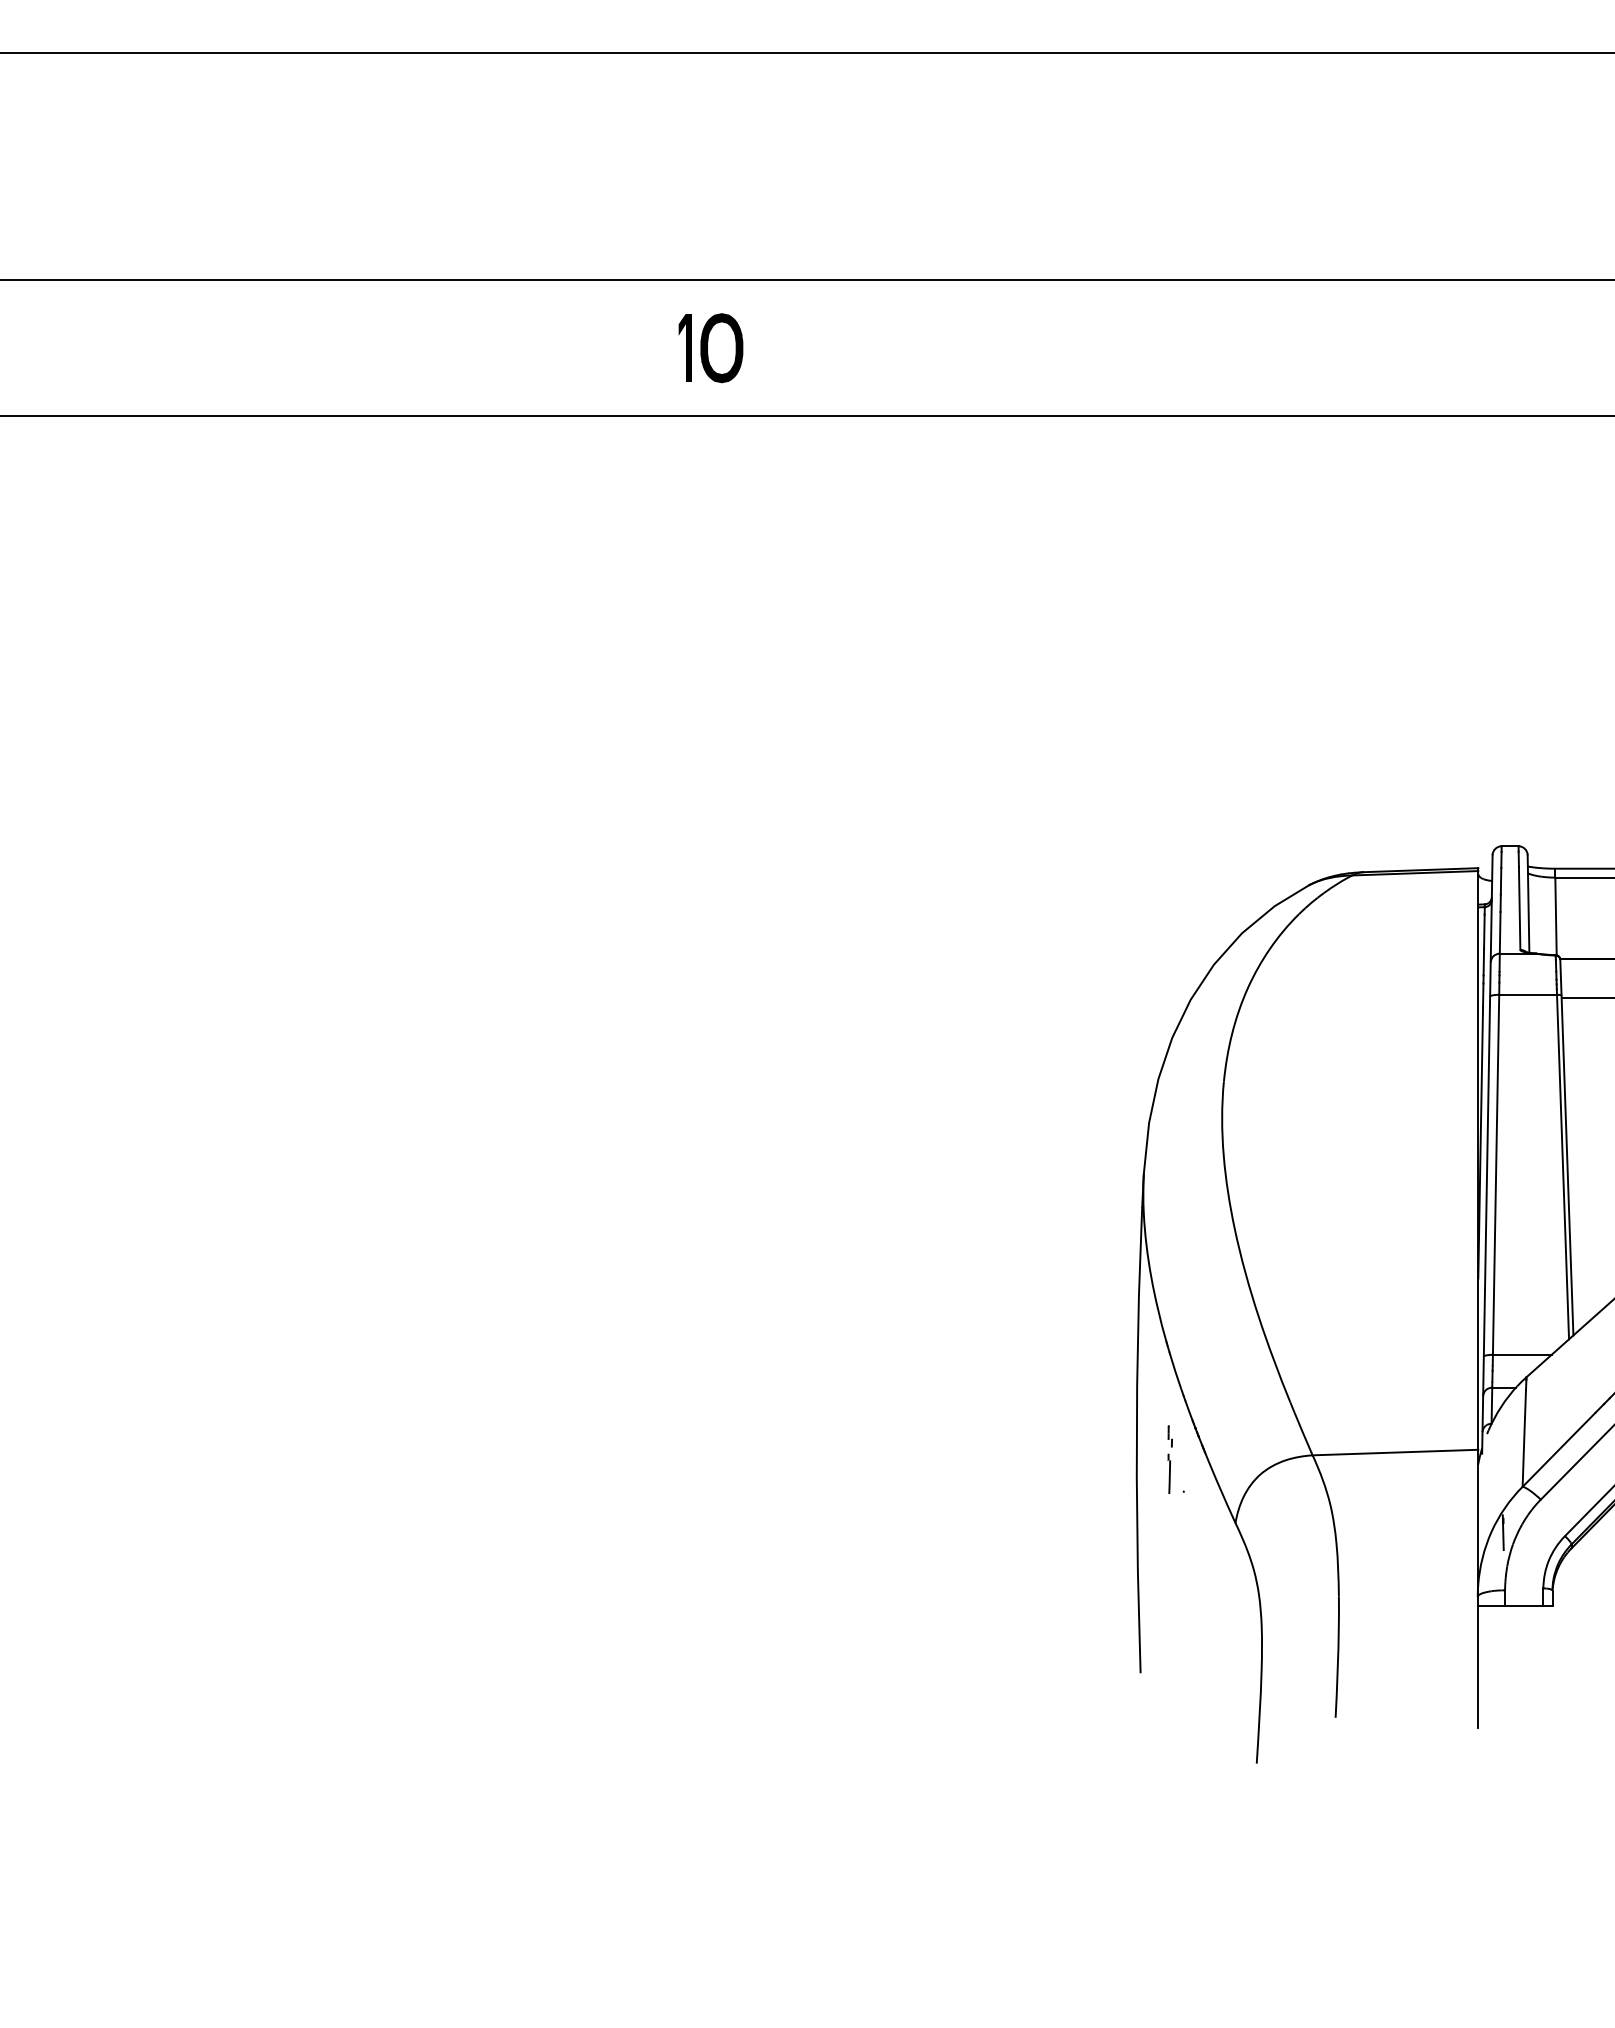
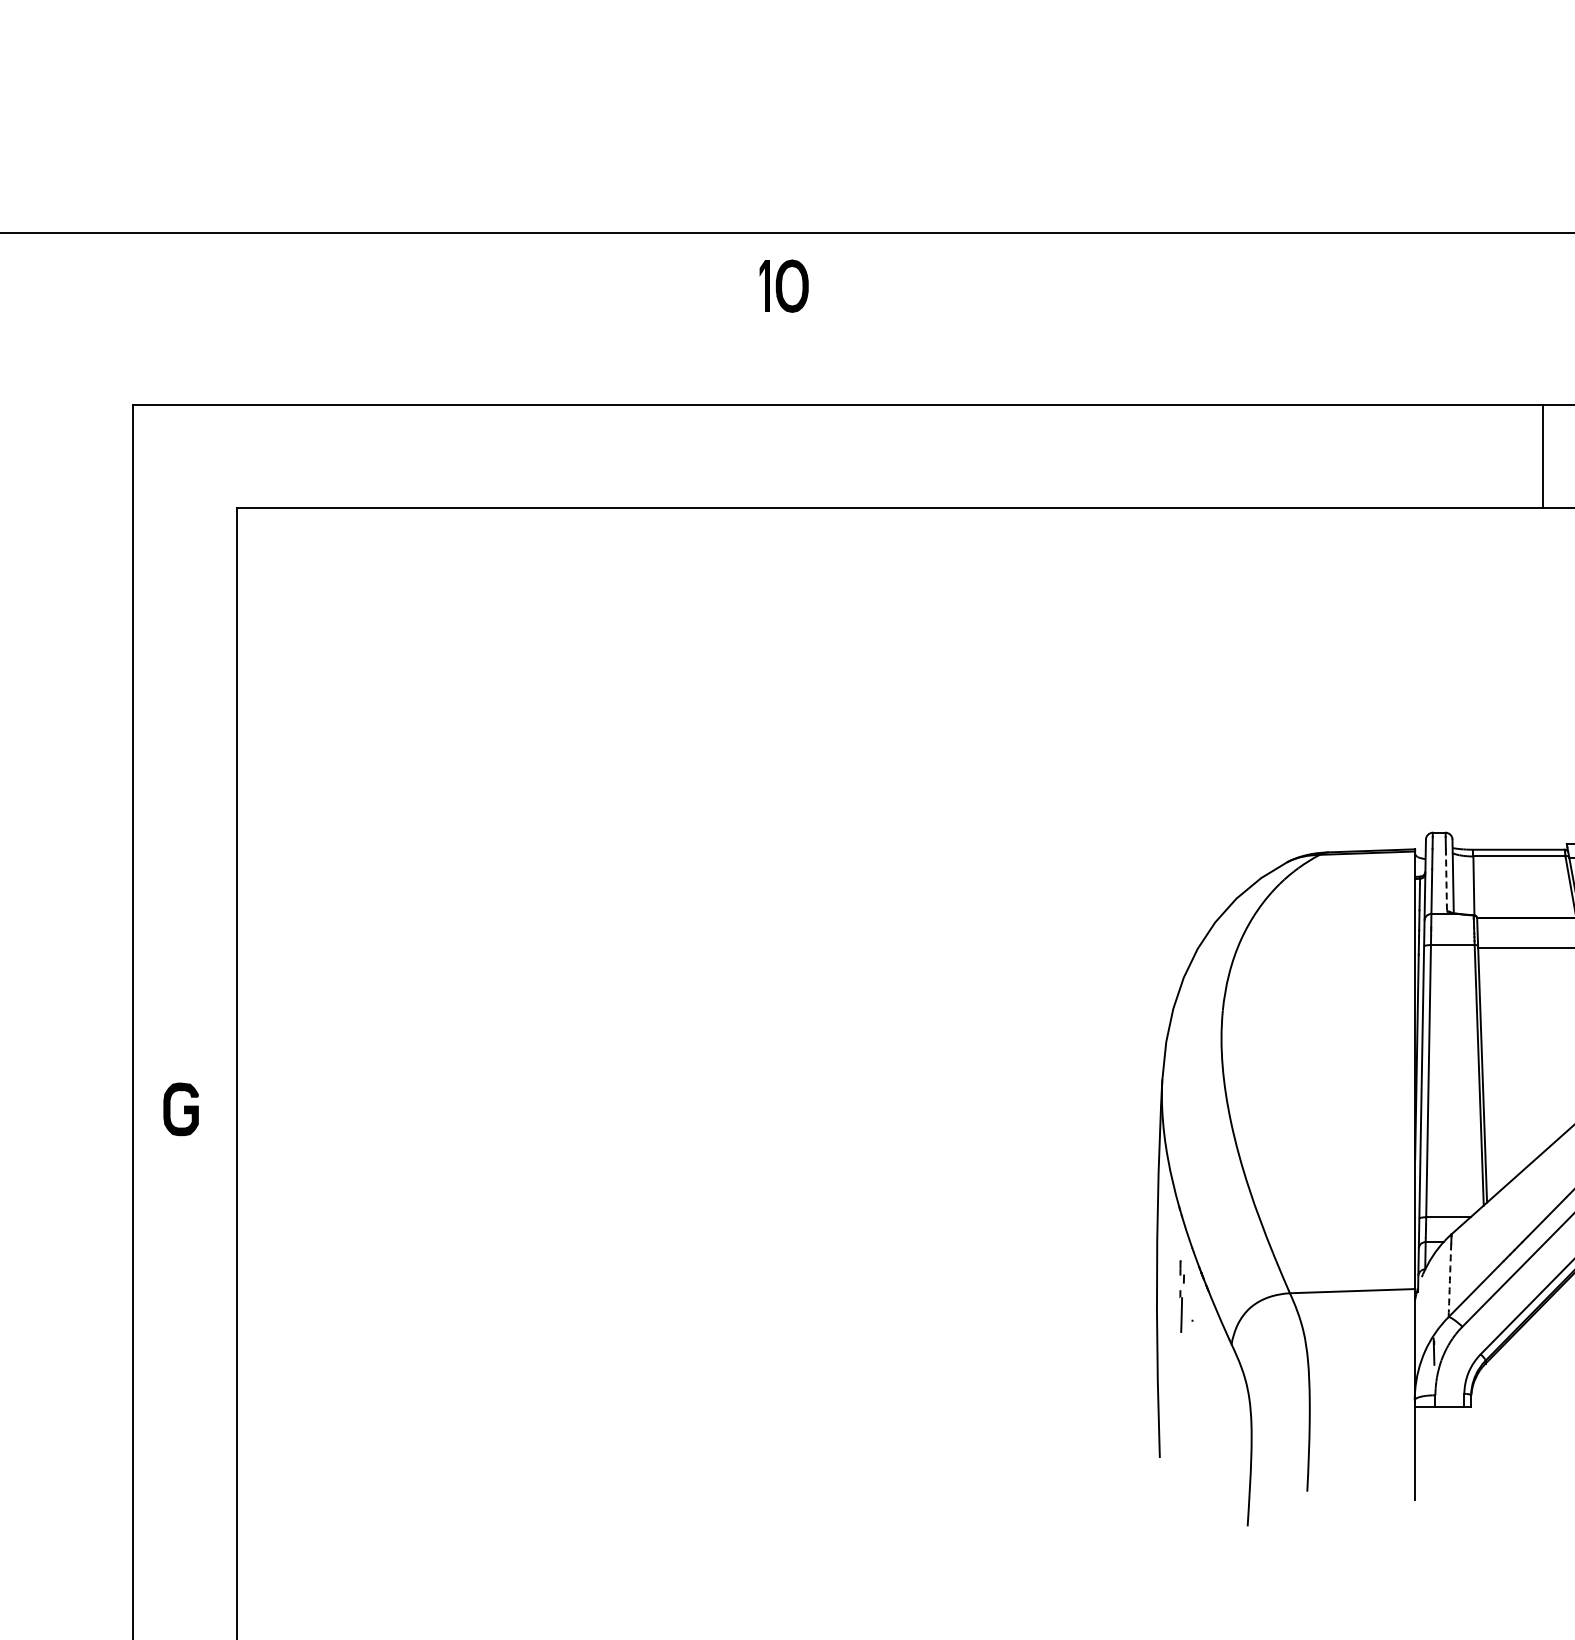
part: (710, 347) -> (783, 285), moved
line: (1519, 909) -> (1446, 880), solid -> dashed
arc: (1523, 1438) -> (1449, 1280), solid -> dashed
part: (1170, 1459) -> (1182, 1296), size x1.4

